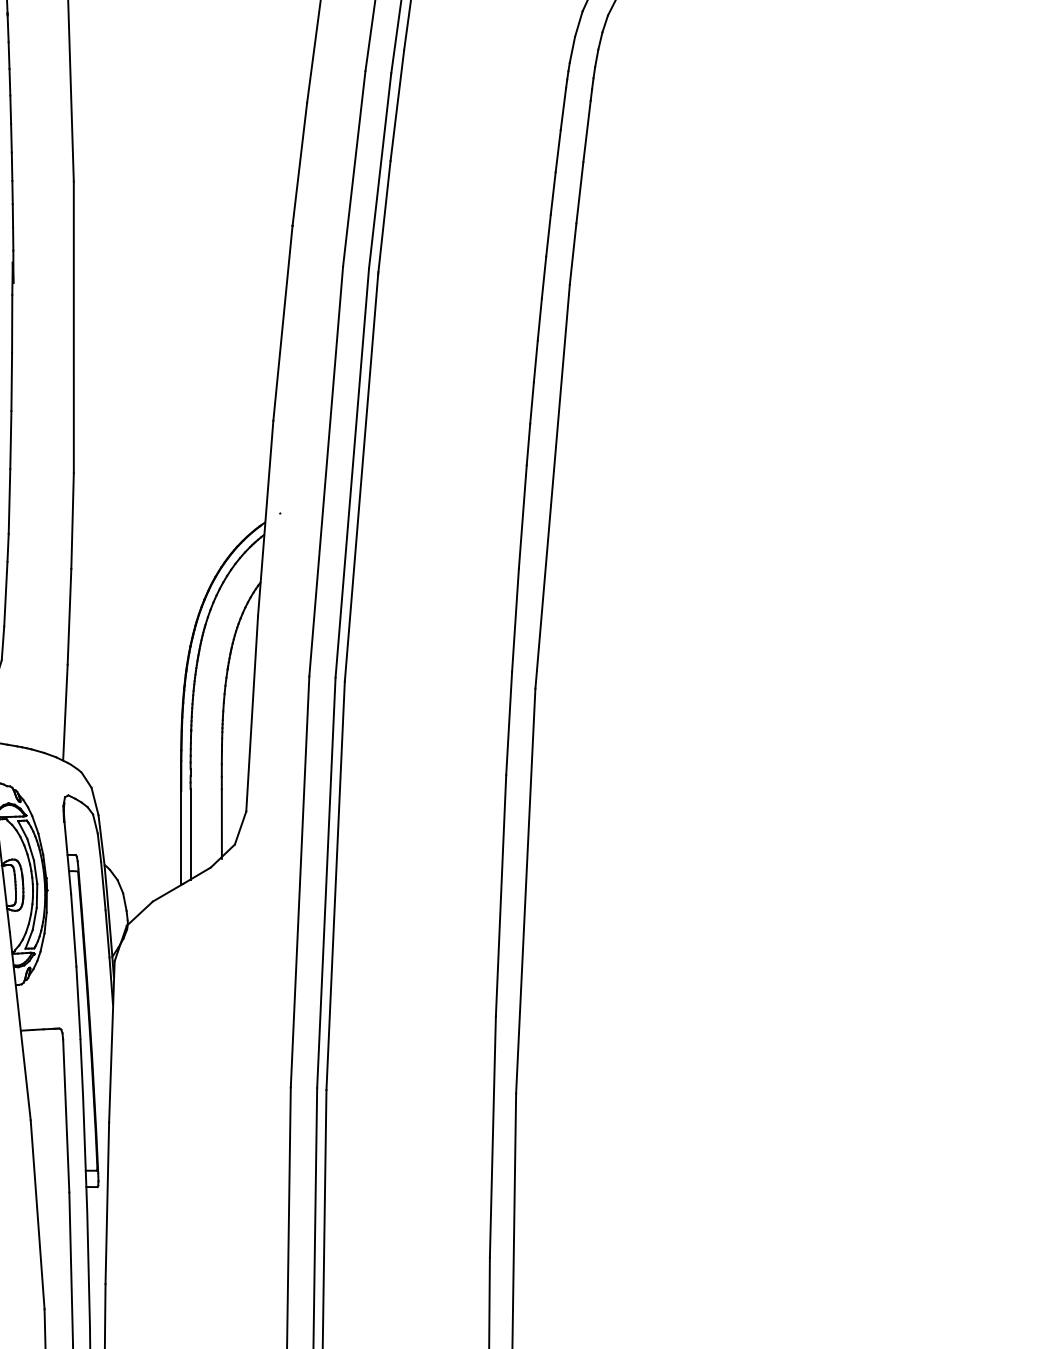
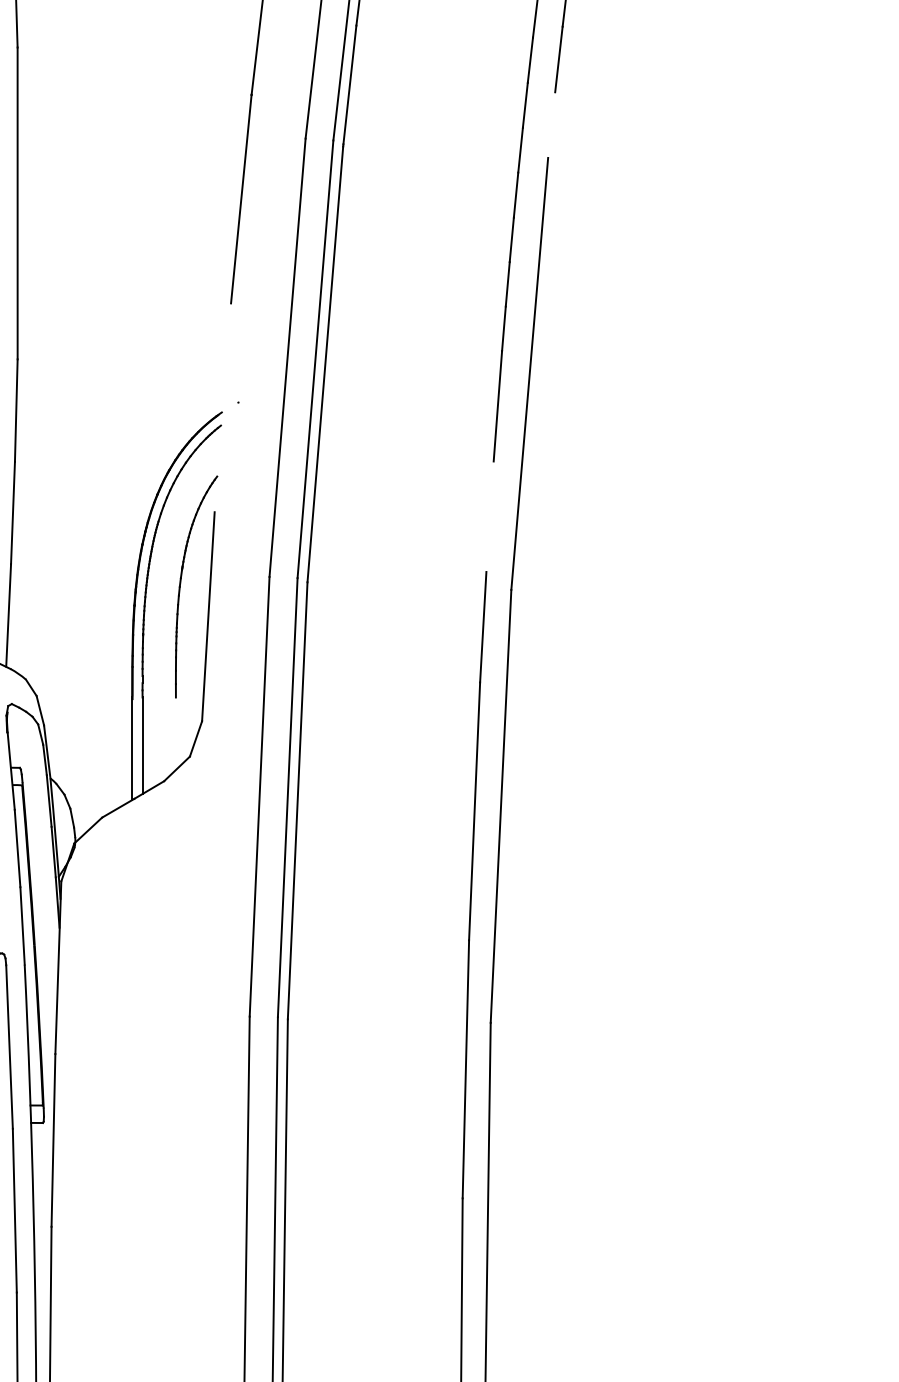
line: (572, 253) -> (551, 124), removed
line: (265, 518) -> (222, 407), removed
line: (515, 619) -> (490, 515), removed
line: (221, 823) -> (175, 734), removed

